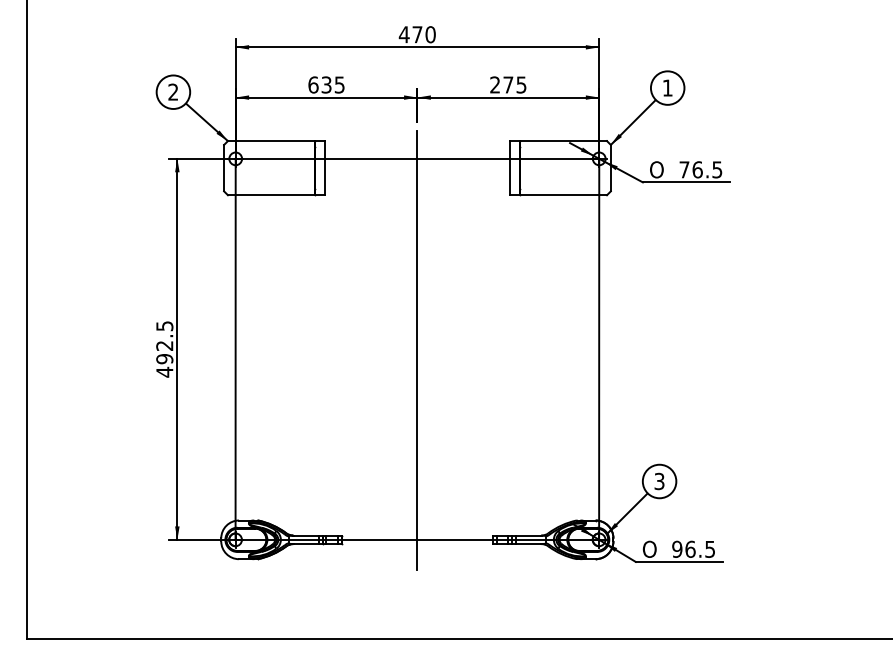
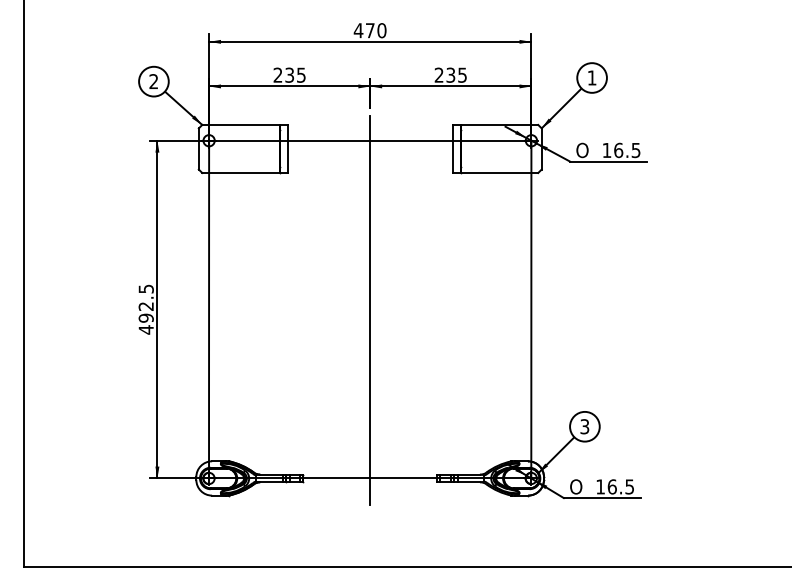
text: (313, 84) -> (278, 74), 635 -> 235
text: (508, 84) -> (450, 74), 275 -> 235
text: (684, 169) -> (606, 150), 76.5 -> 16.5
text: (677, 548) -> (600, 486), 96.5 -> 16.5

